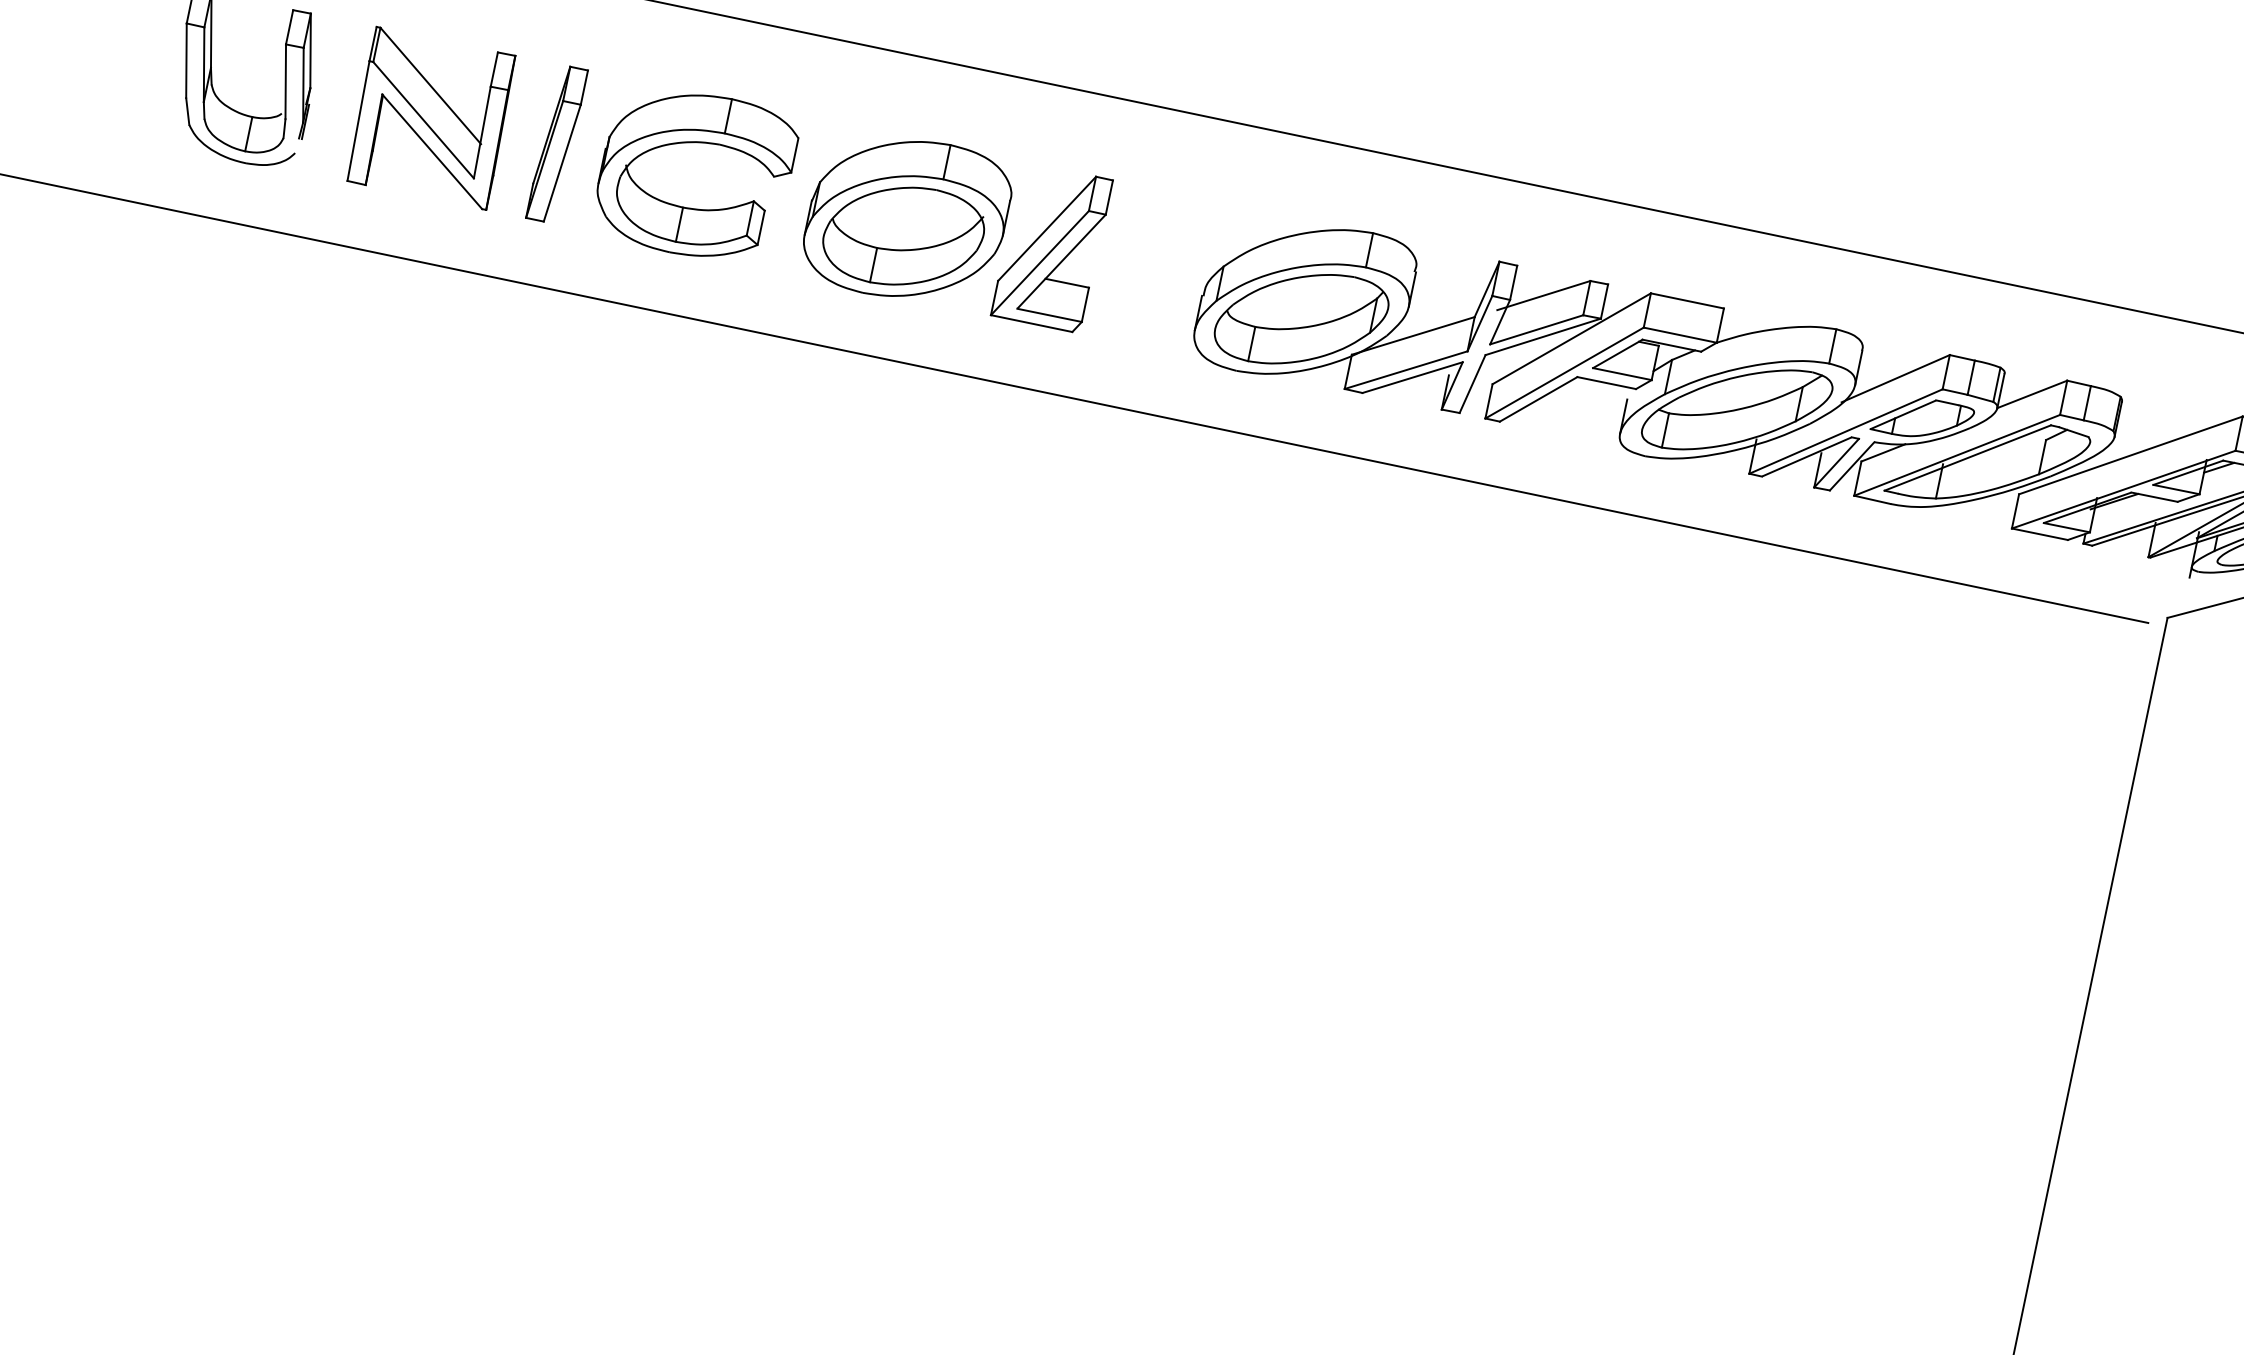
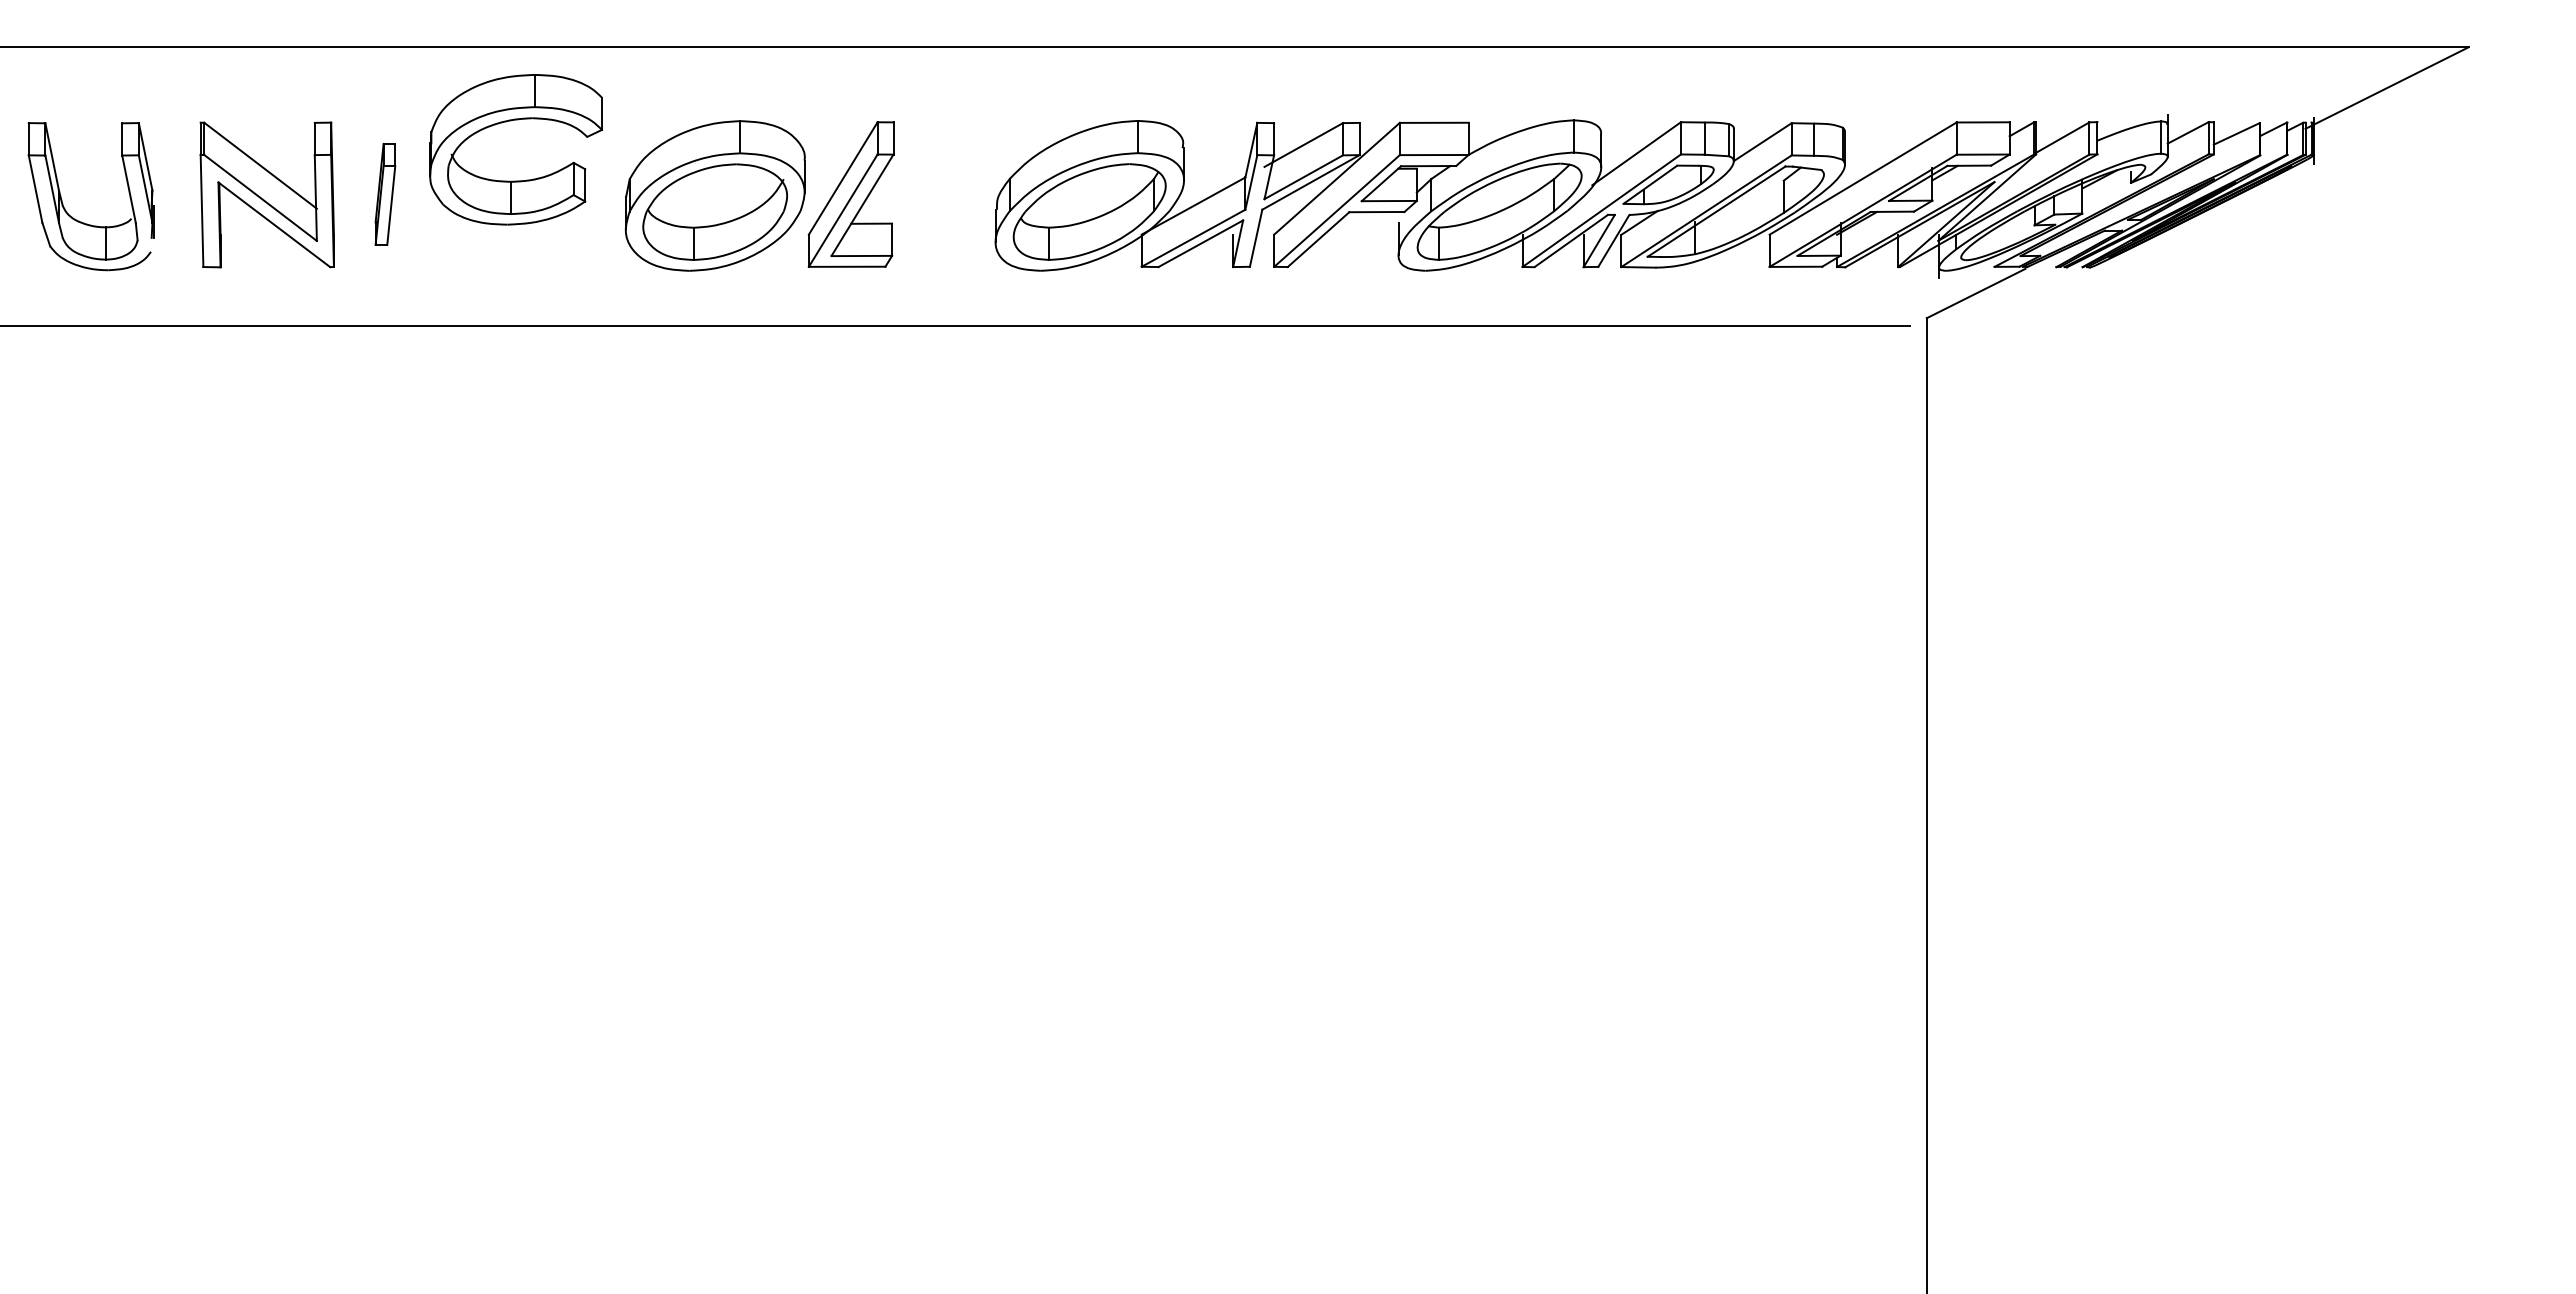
part: (697, 143) -> (511, 121), moved
part: (557, 144) -> (385, 194), size x0.7

